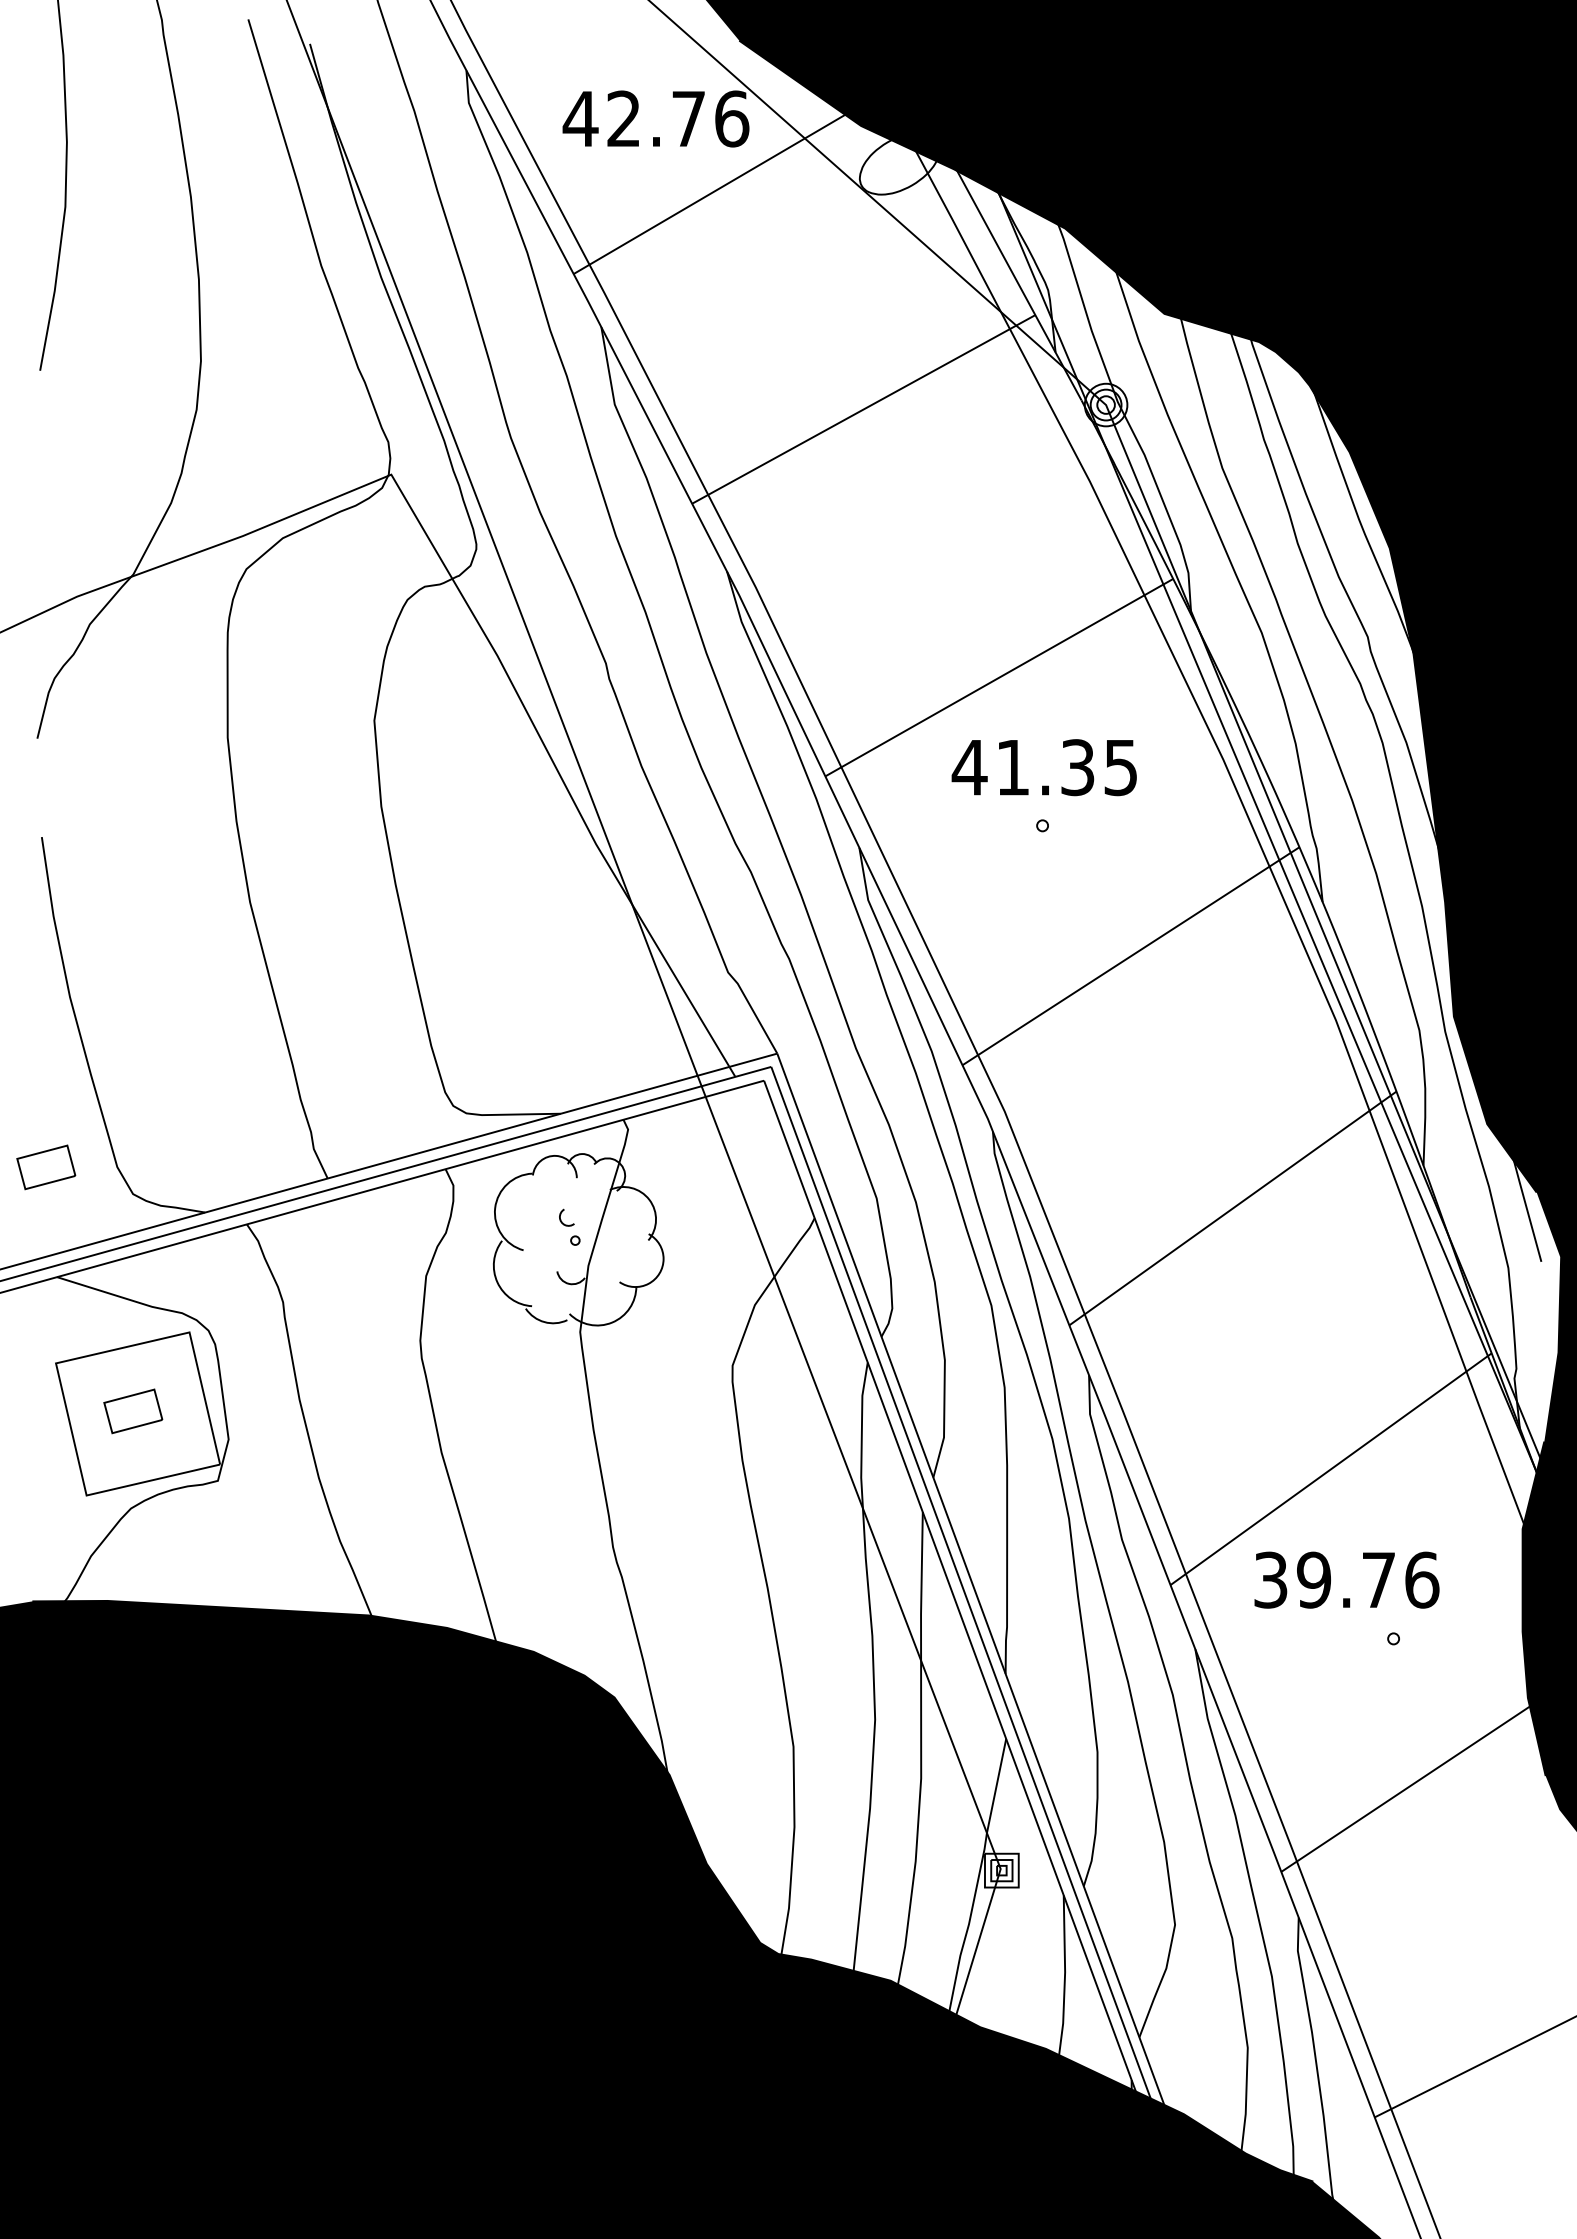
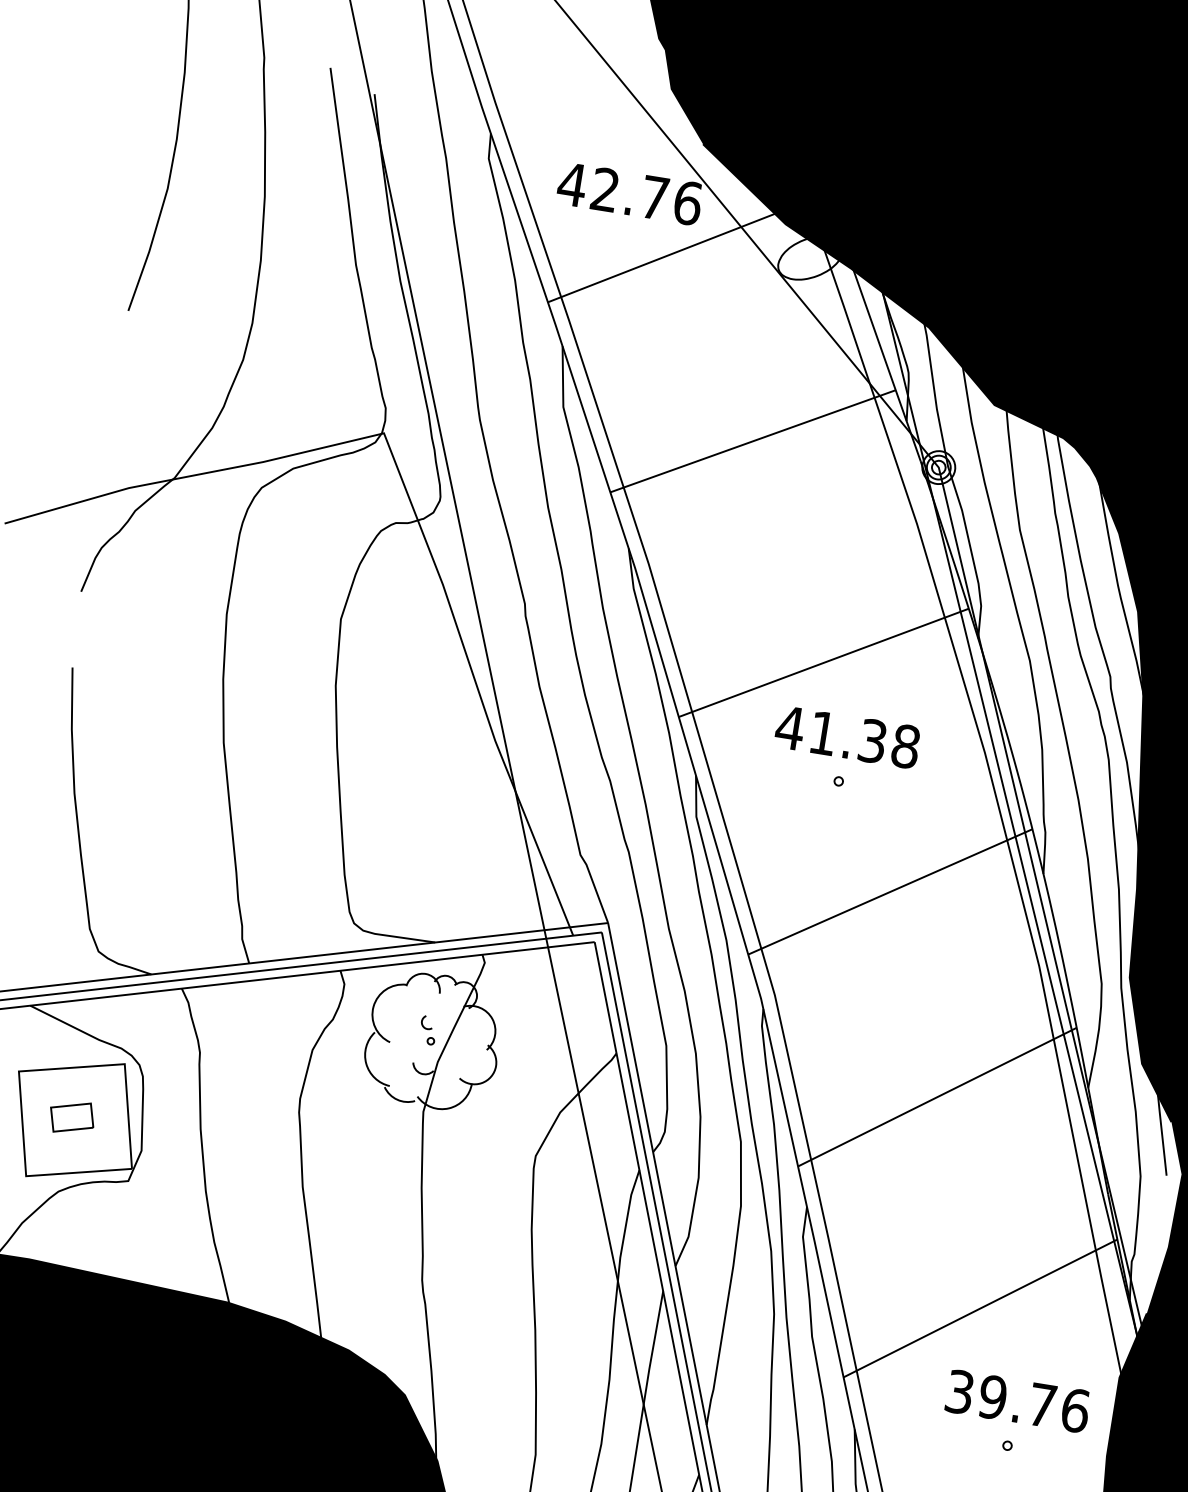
text: (1121, 767) -> (906, 746), 41.35 -> 41.38
part: (46, 1167) -> (35, 920), removed
text: (1346, 1579) -> (1017, 1400), moved

